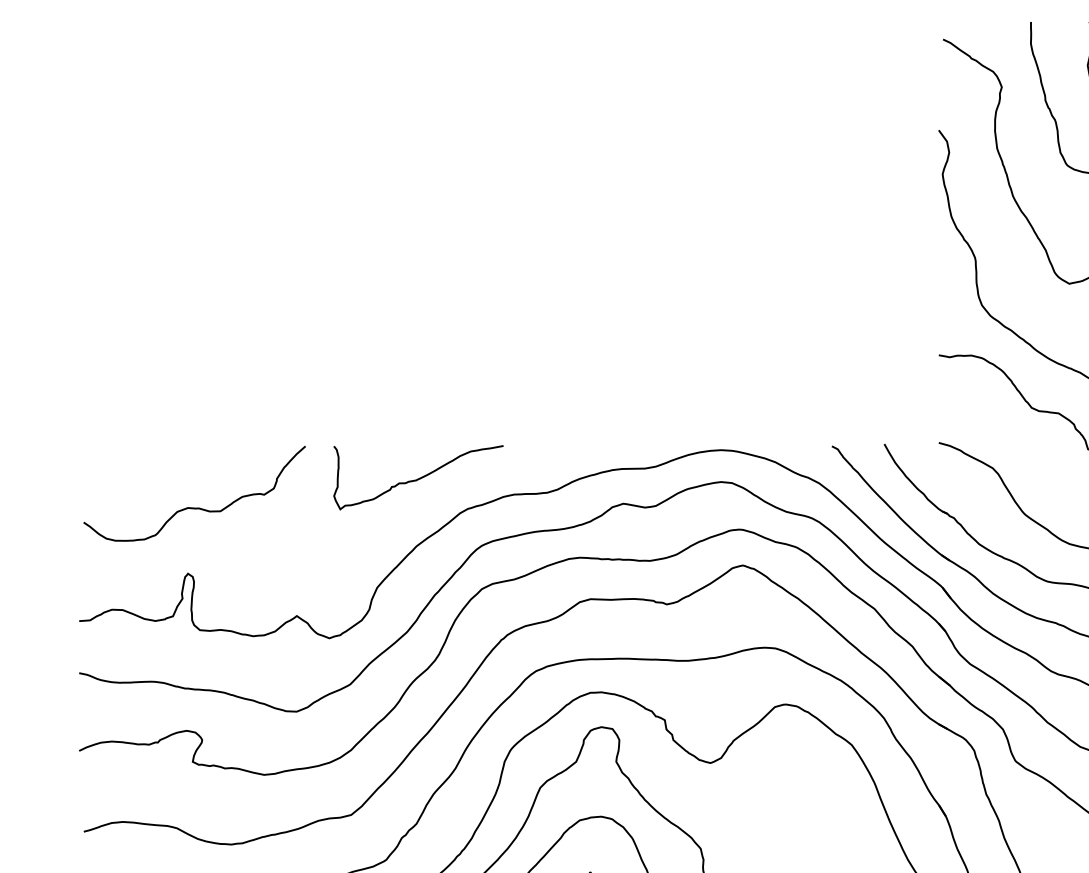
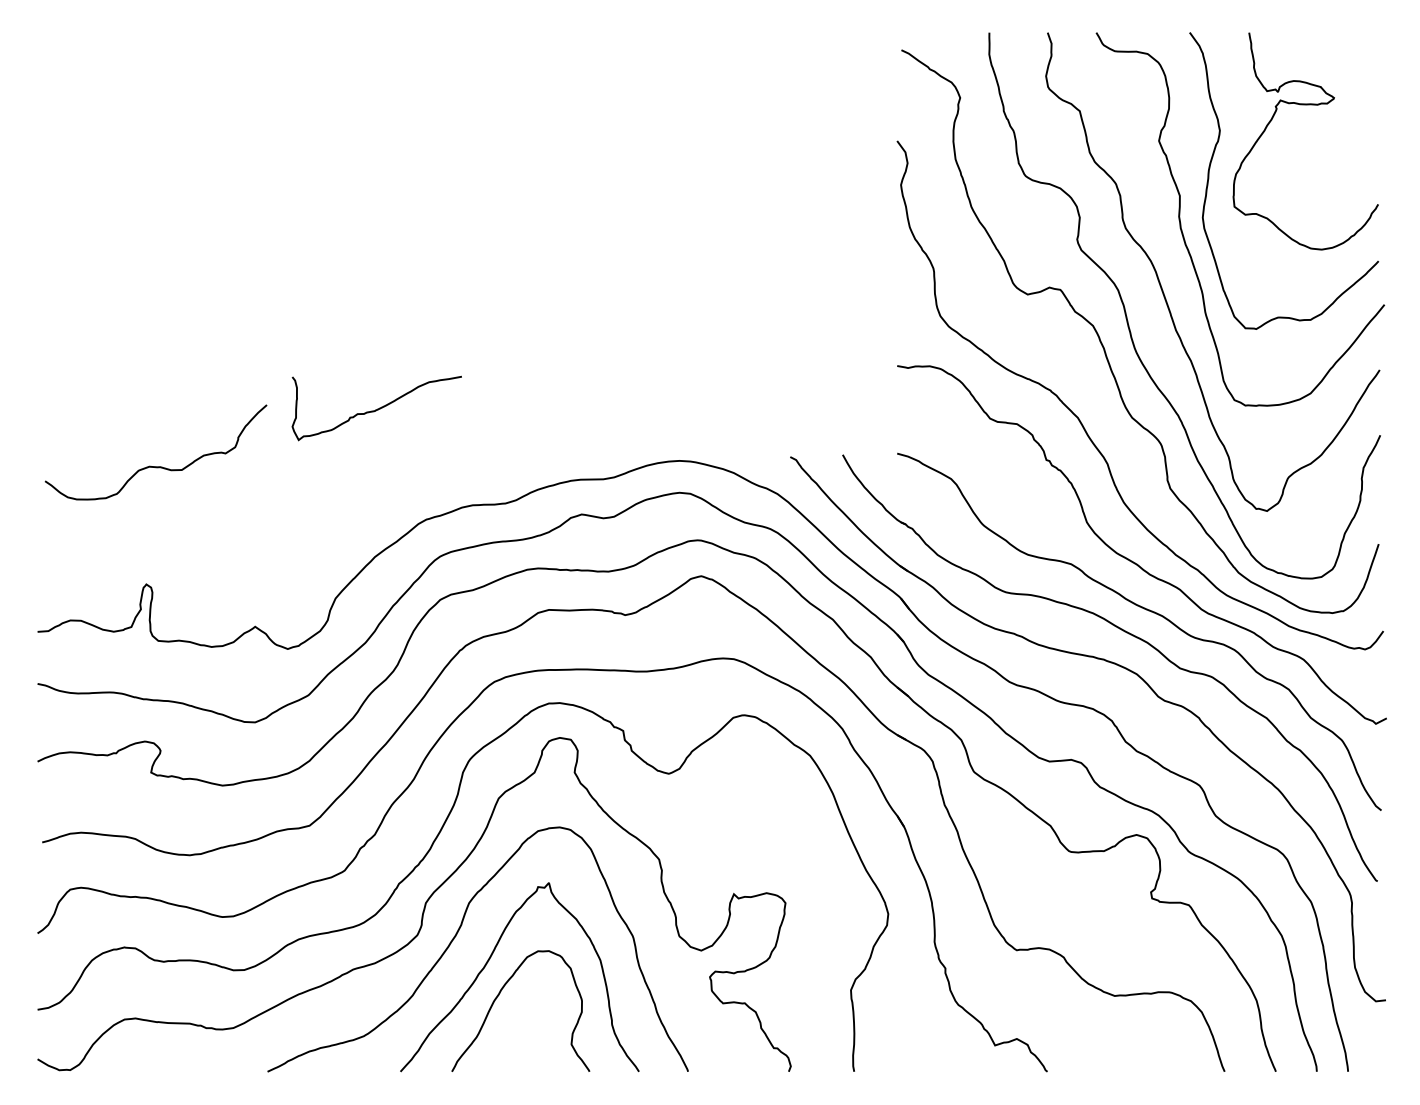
curve: (419, 477) -> (377, 408), moved
curve: (189, 506) -> (150, 465), moved

